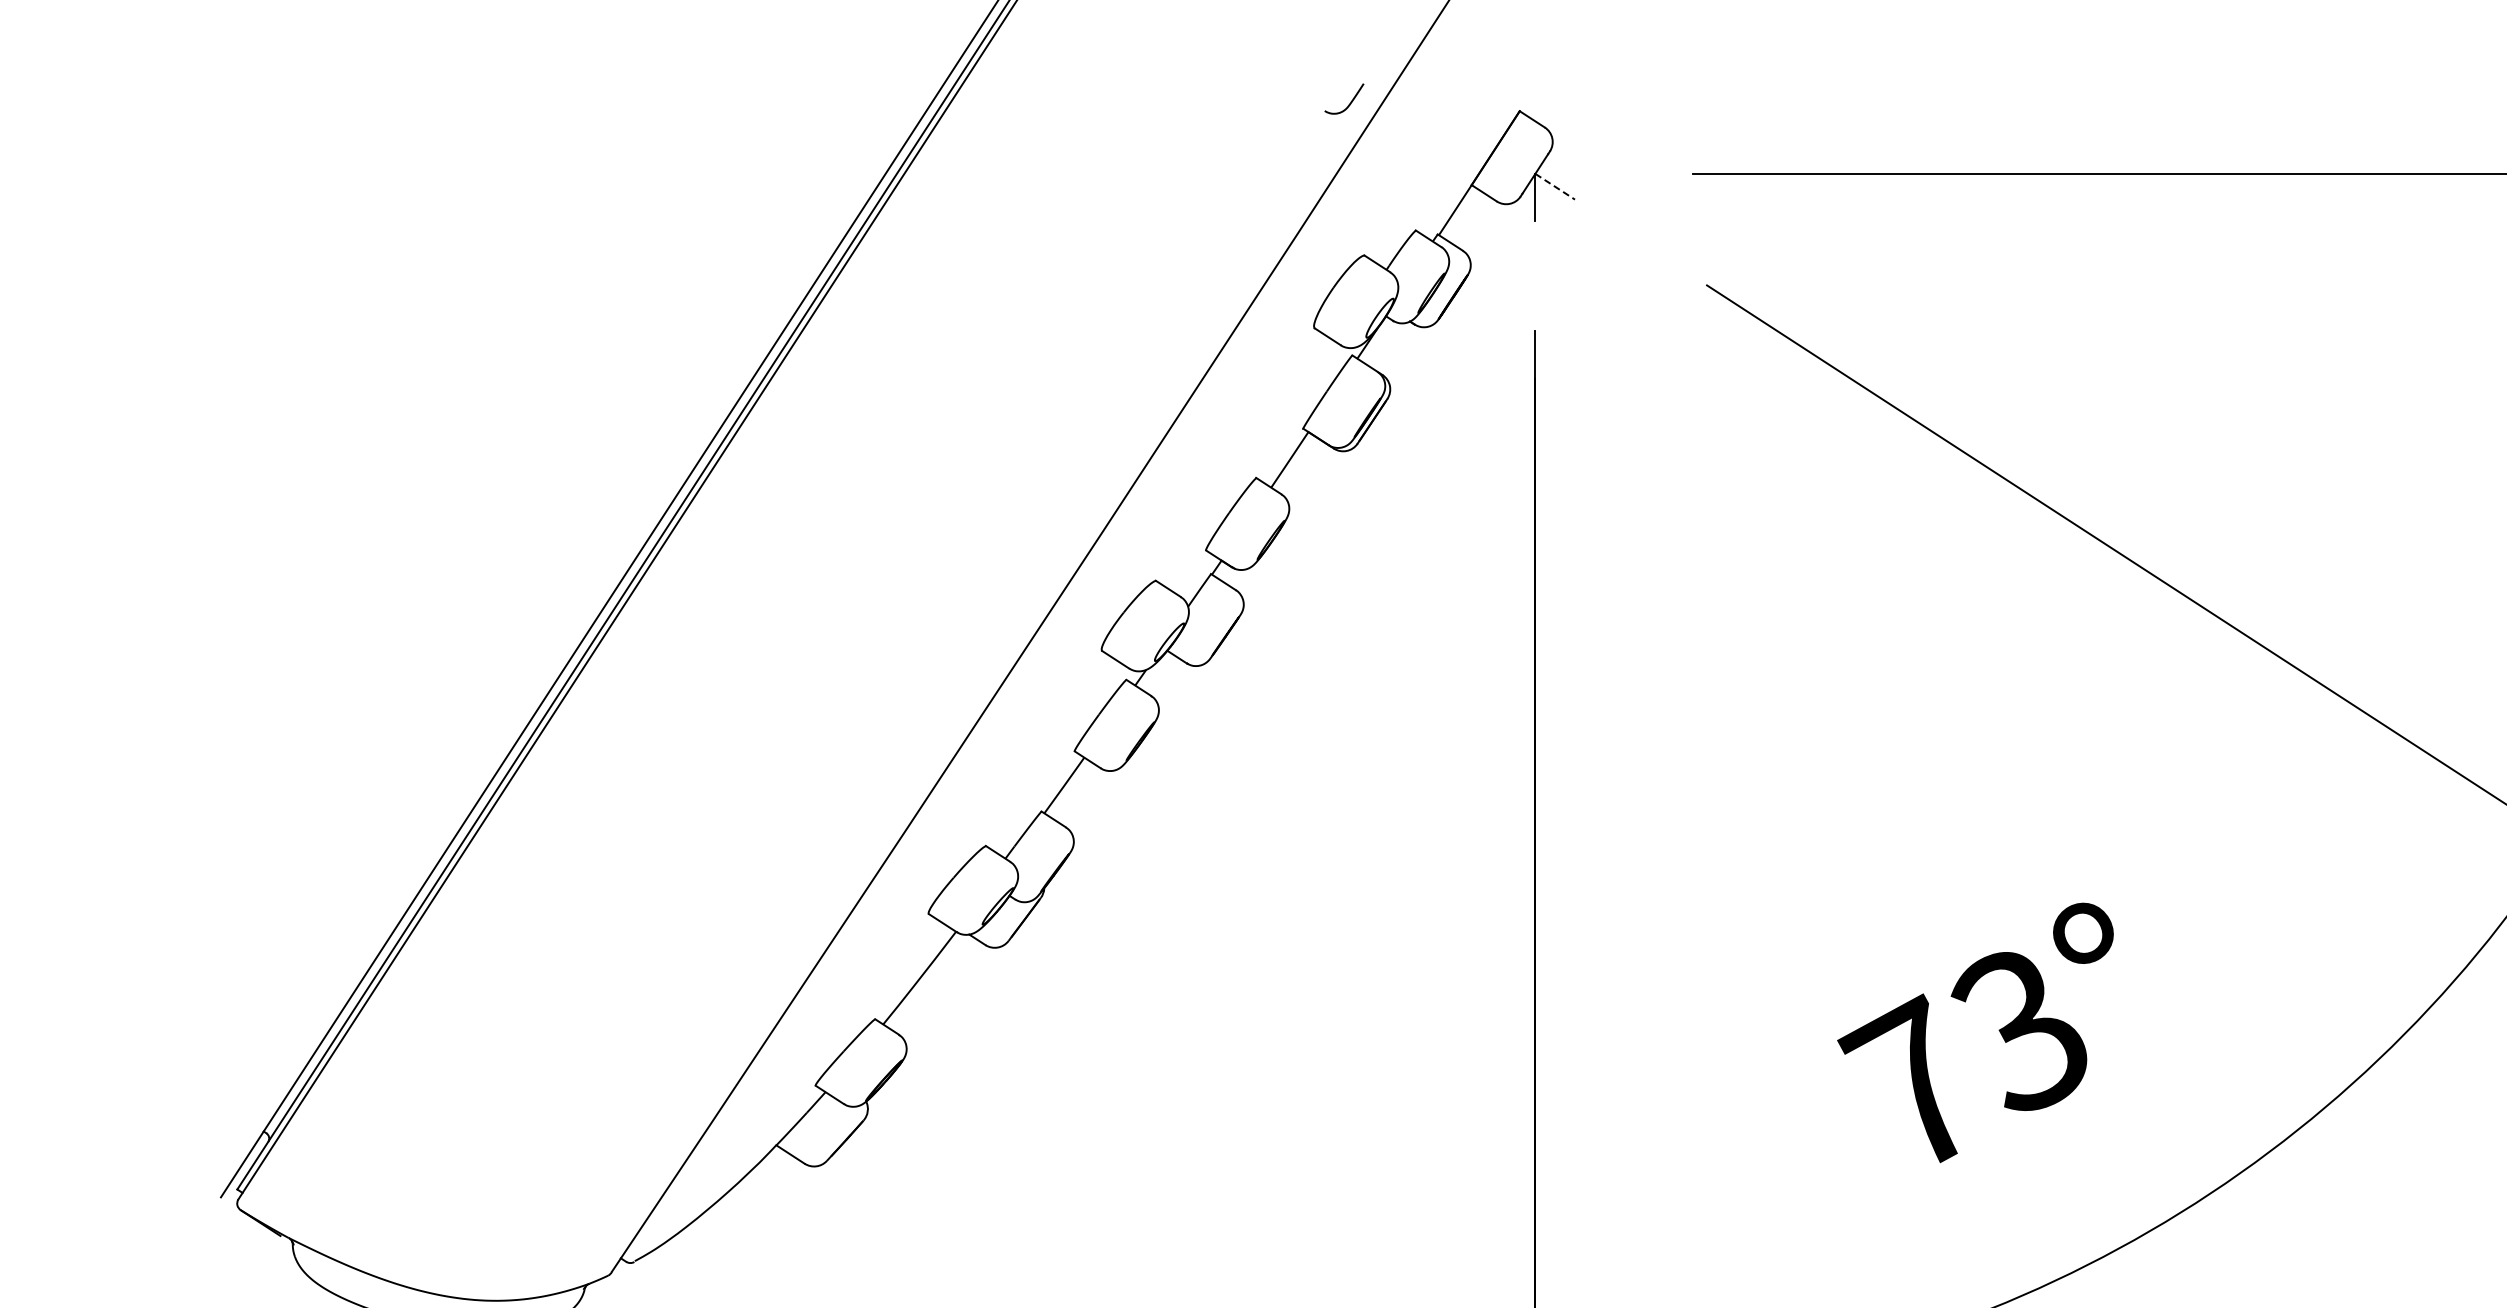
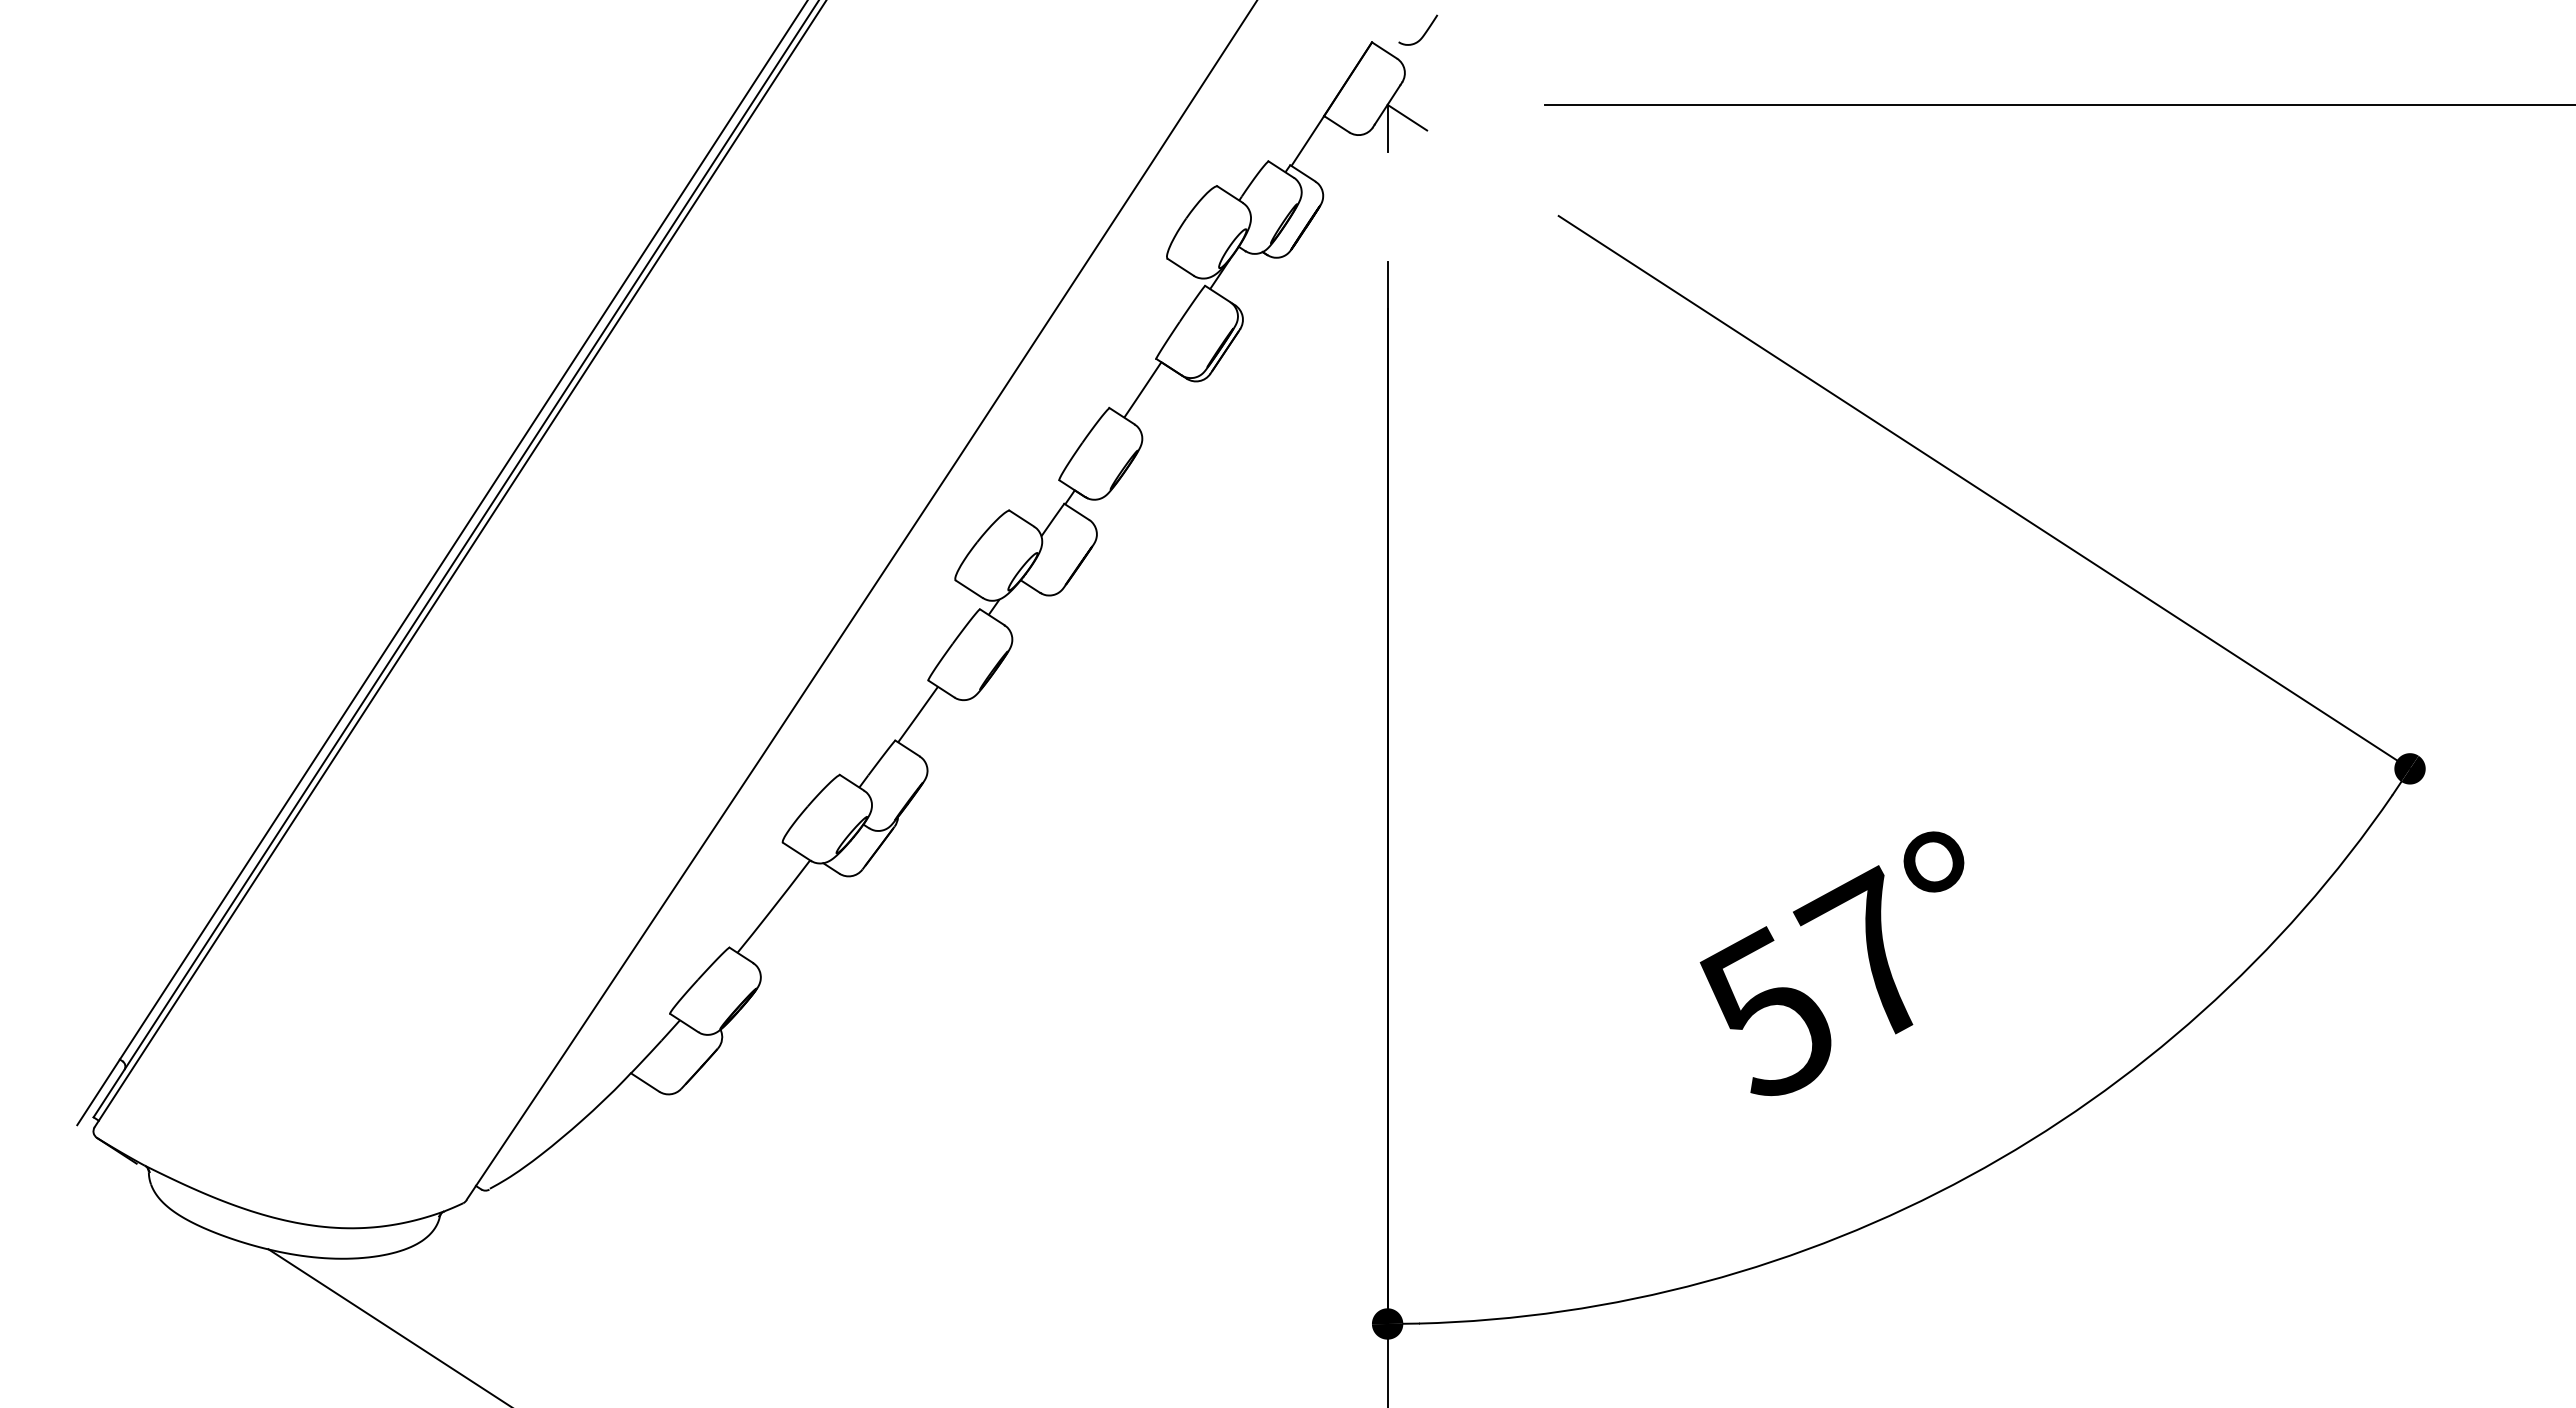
curve: (1350, 101) -> (1424, 32), moved
line: (1555, 186) -> (1407, 117), dashed -> solid
text: (1961, 1052) -> (1812, 980), 73° -> 57°

